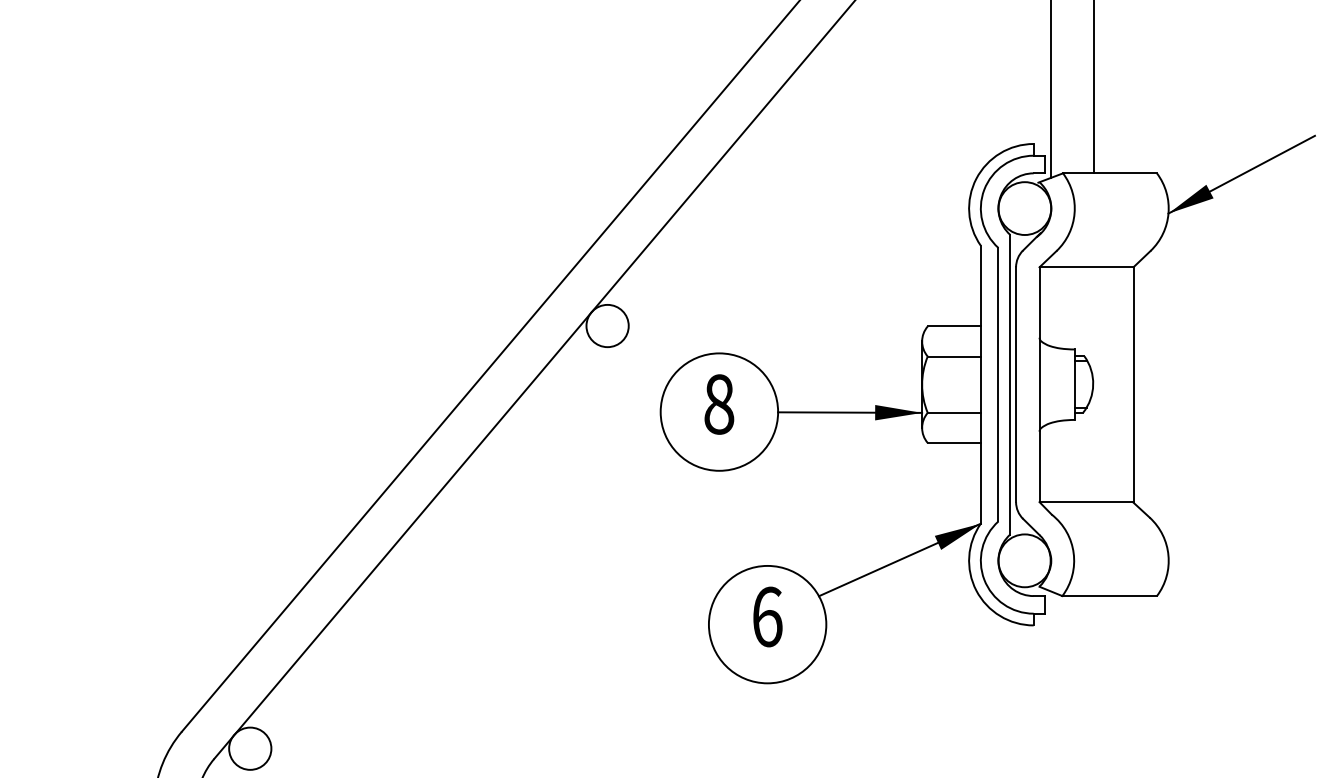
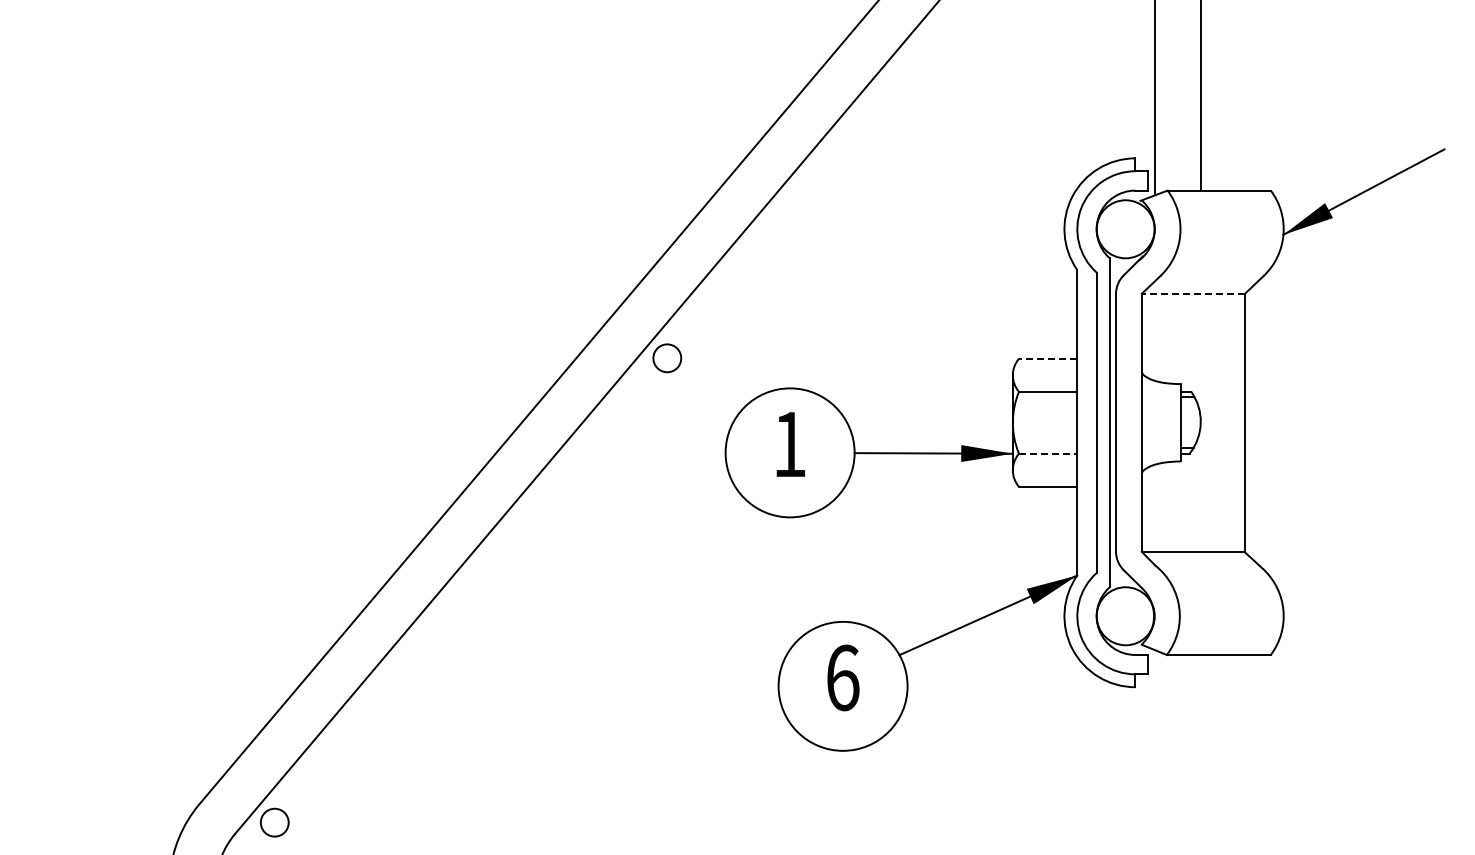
line: (1086, 267) -> (1193, 293), solid -> dashed
circle: (607, 326) -> (667, 358), size x0.6
line: (953, 326) -> (1047, 358), solid -> dashed
text: (718, 404) -> (789, 444), 8 -> 1
line: (954, 412) -> (1048, 453), solid -> dashed
circle: (250, 748) -> (274, 822), size x0.6

